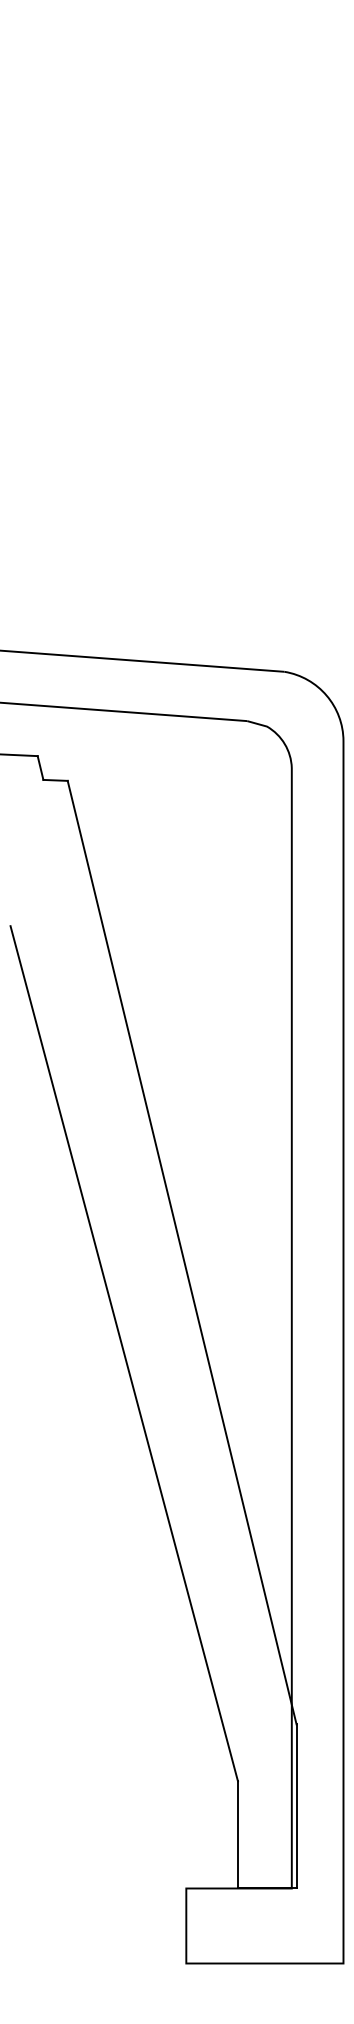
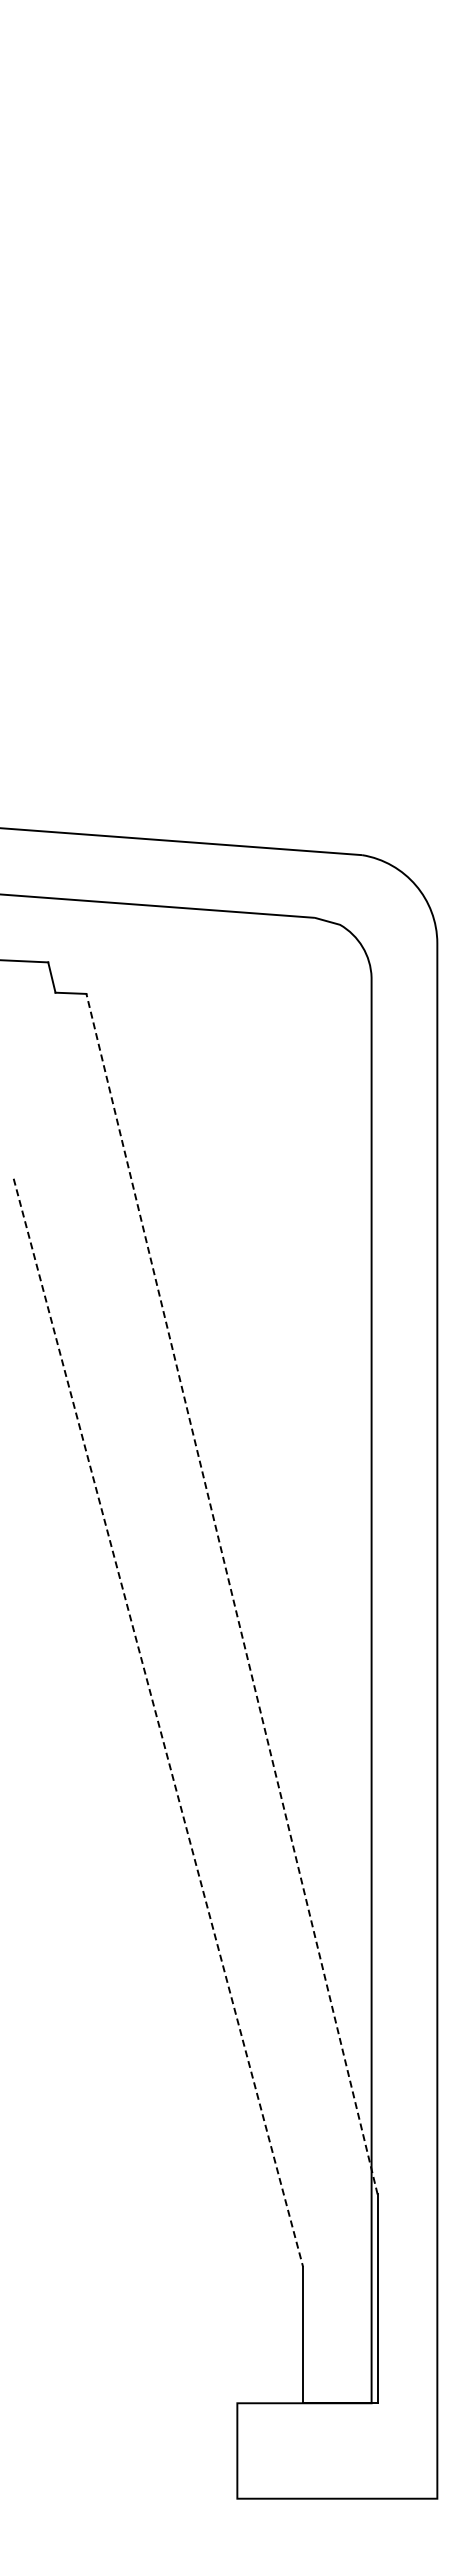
line: (182, 1252) -> (232, 1594), solid -> dashed
line: (124, 1353) -> (158, 1722), solid -> dashed

